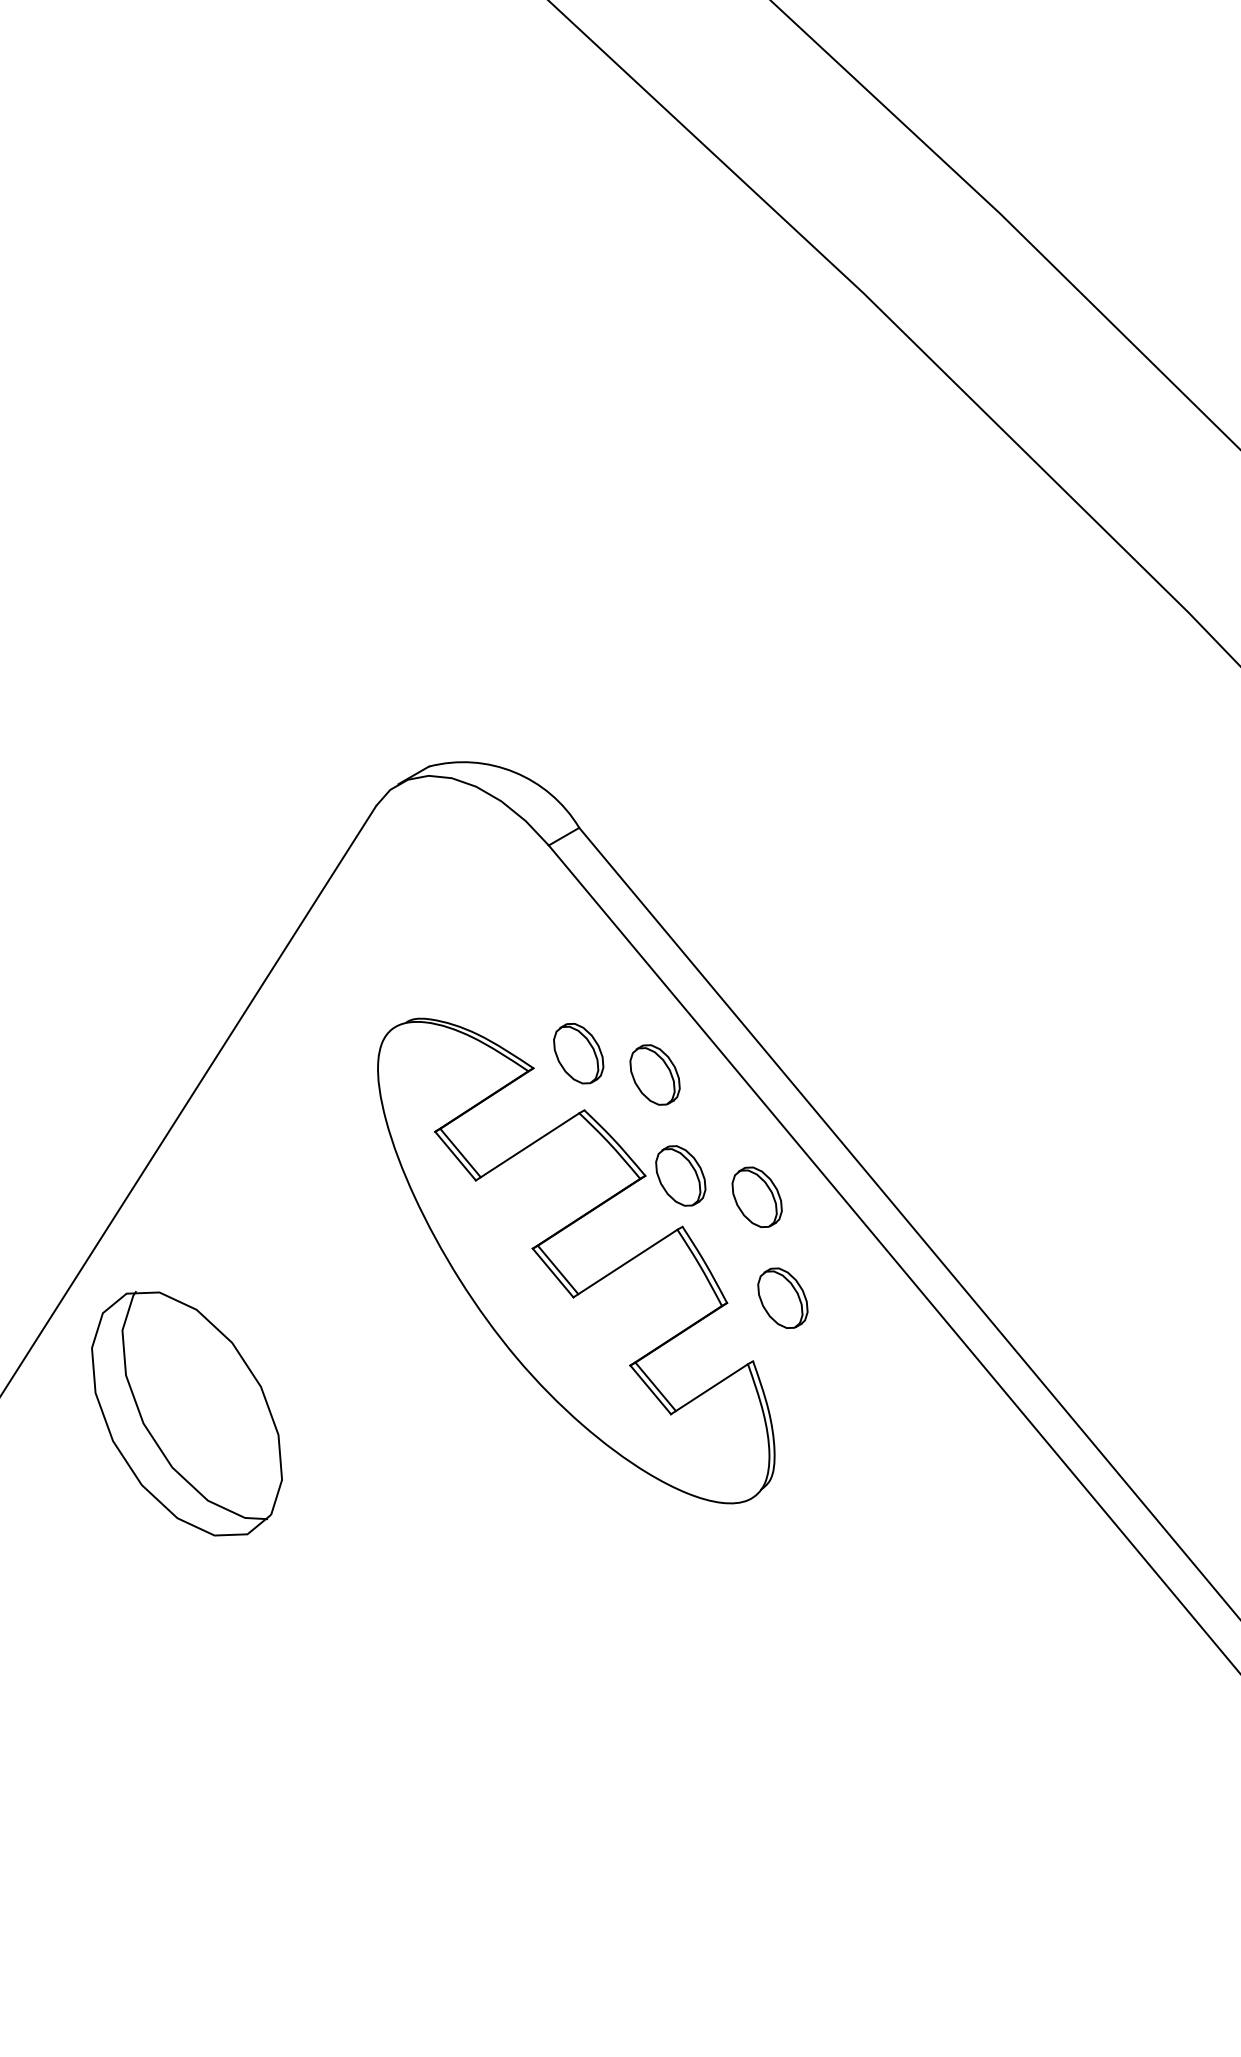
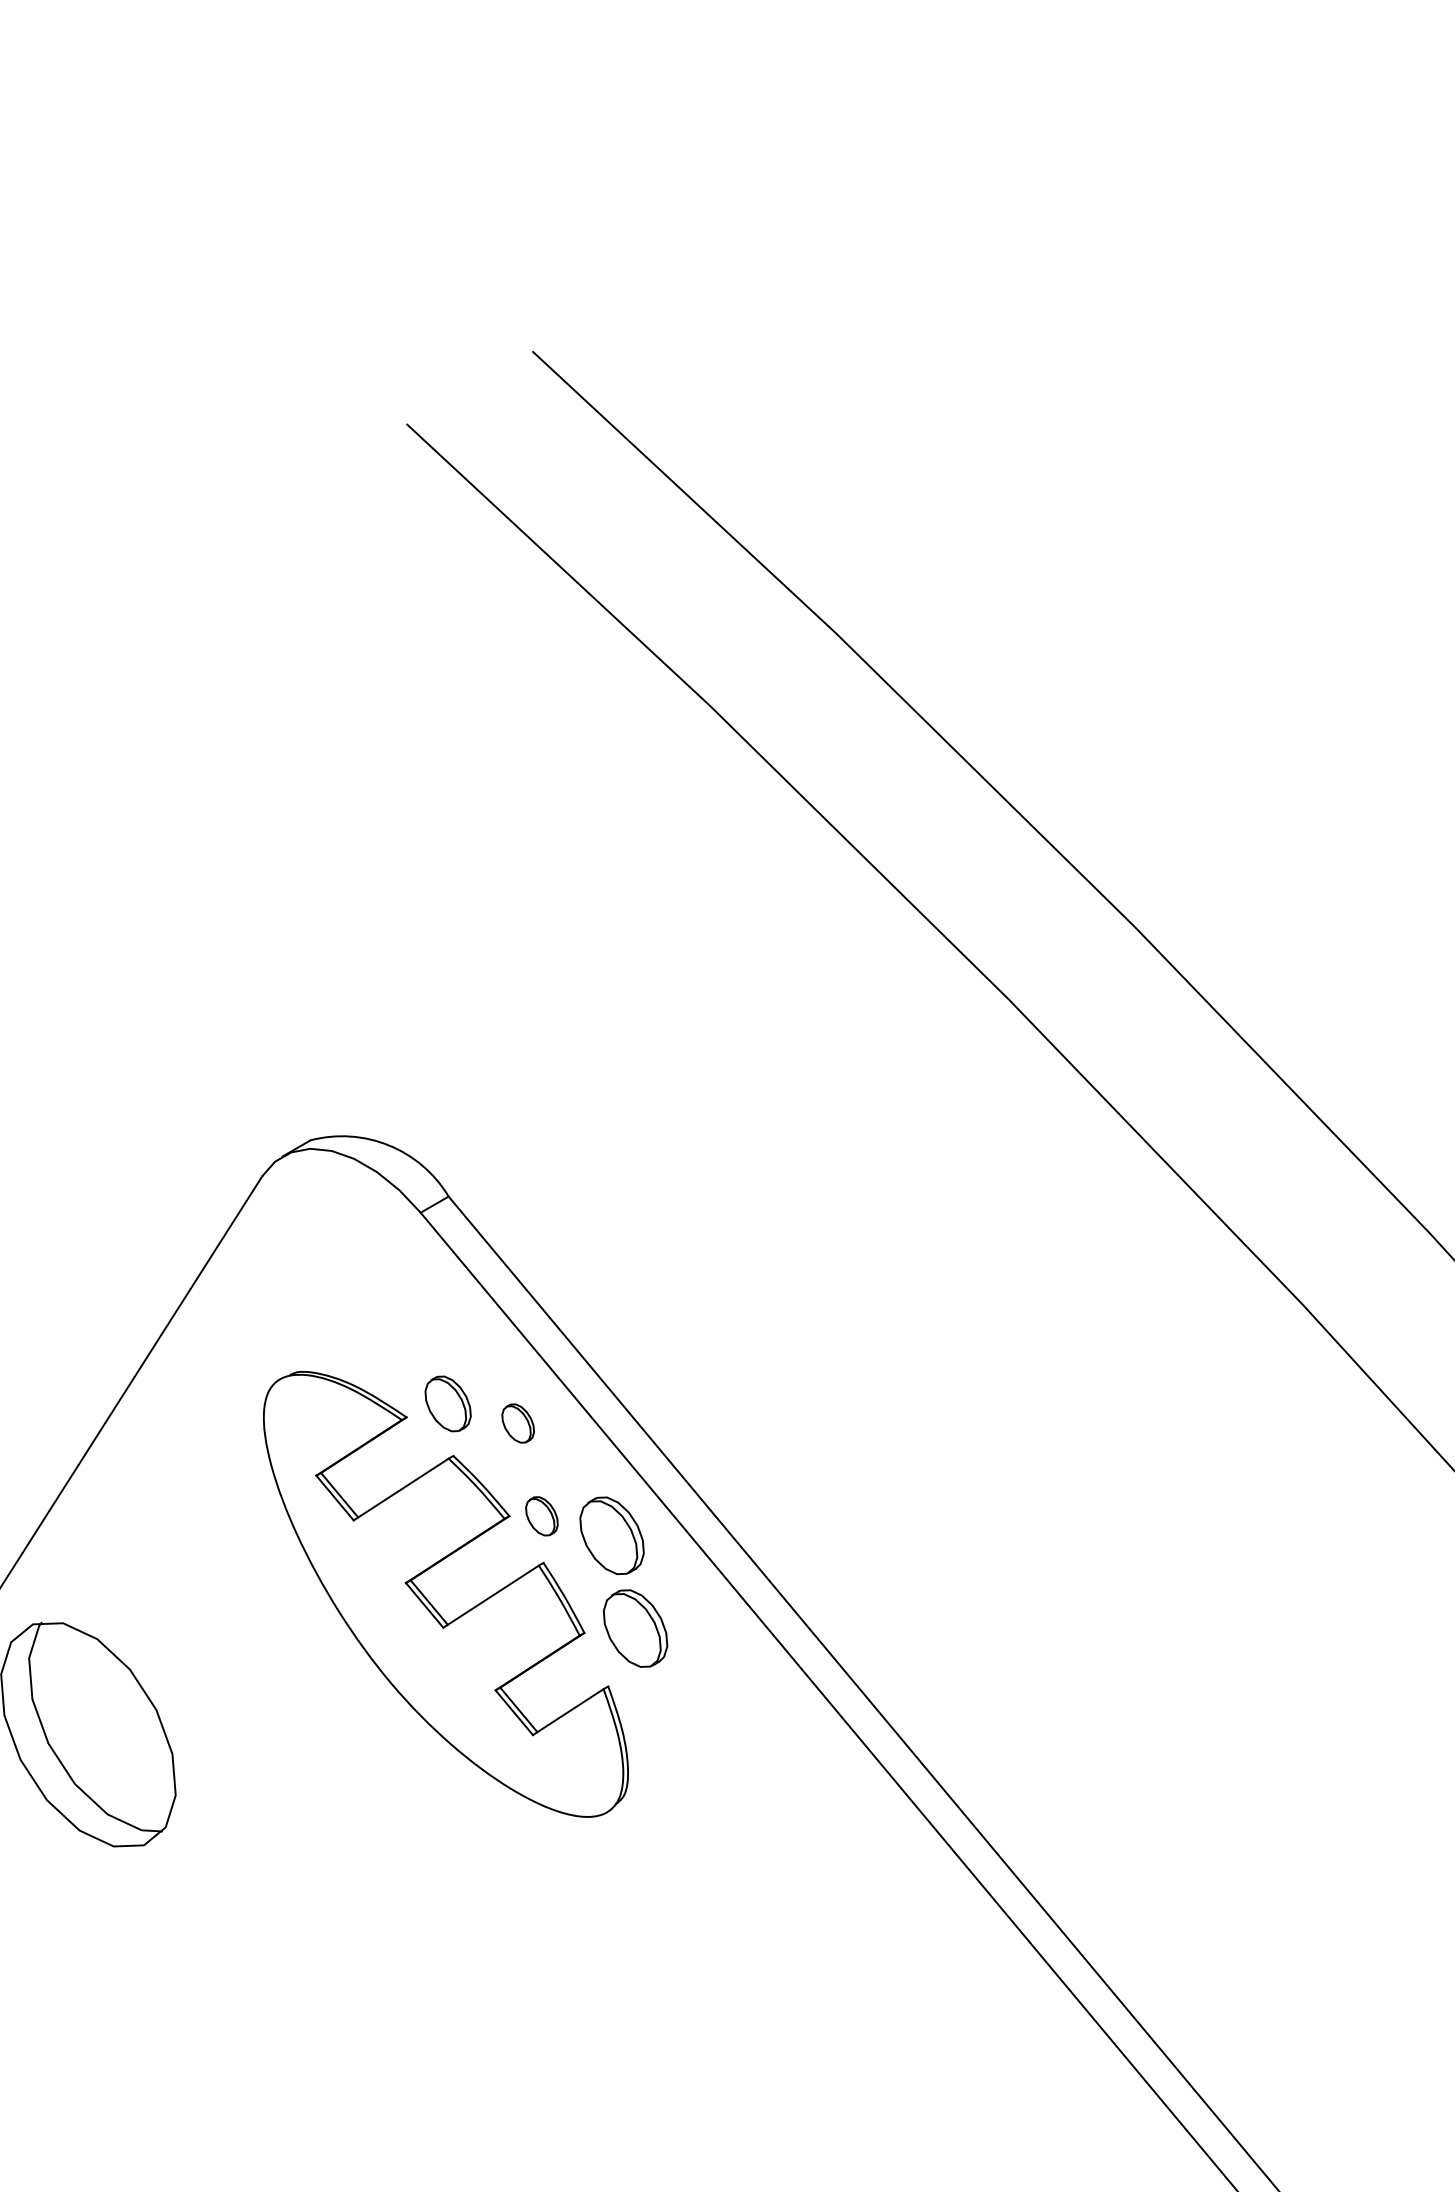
part: (654, 1074) -> (517, 1423), size x0.7
part: (680, 1176) -> (541, 1516), size x0.7
part: (756, 1196) -> (611, 1535), size x1.4
part: (782, 1298) -> (635, 1628), size x1.4

